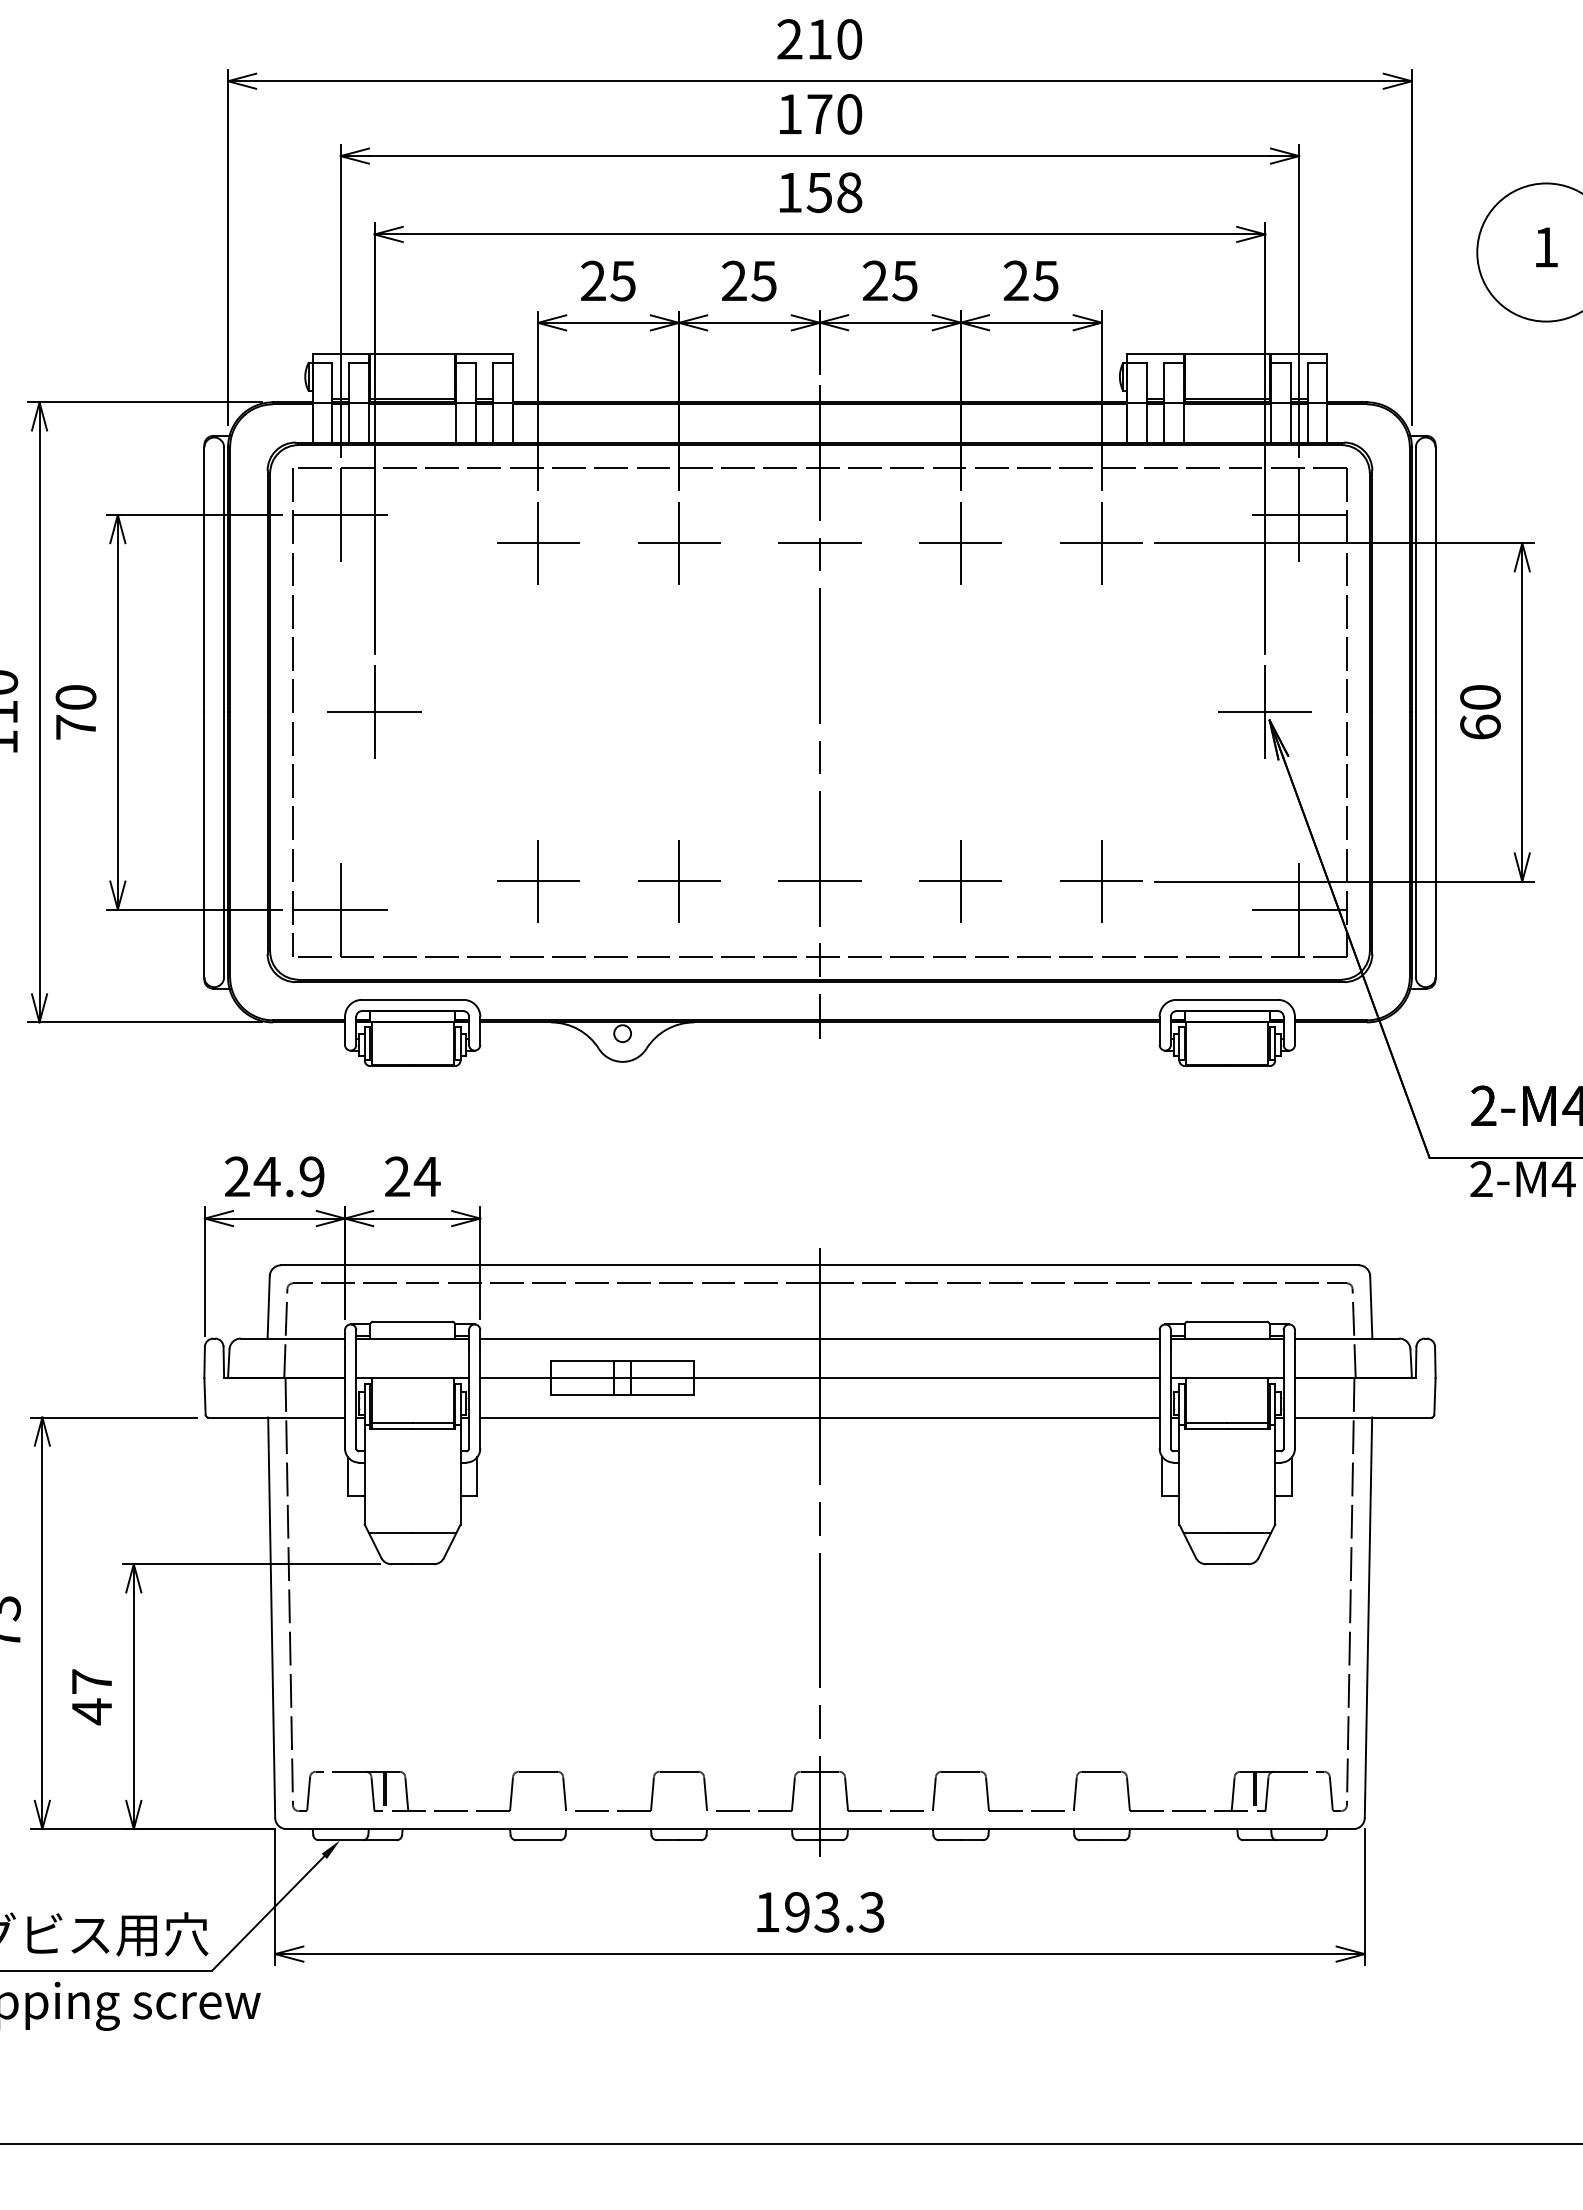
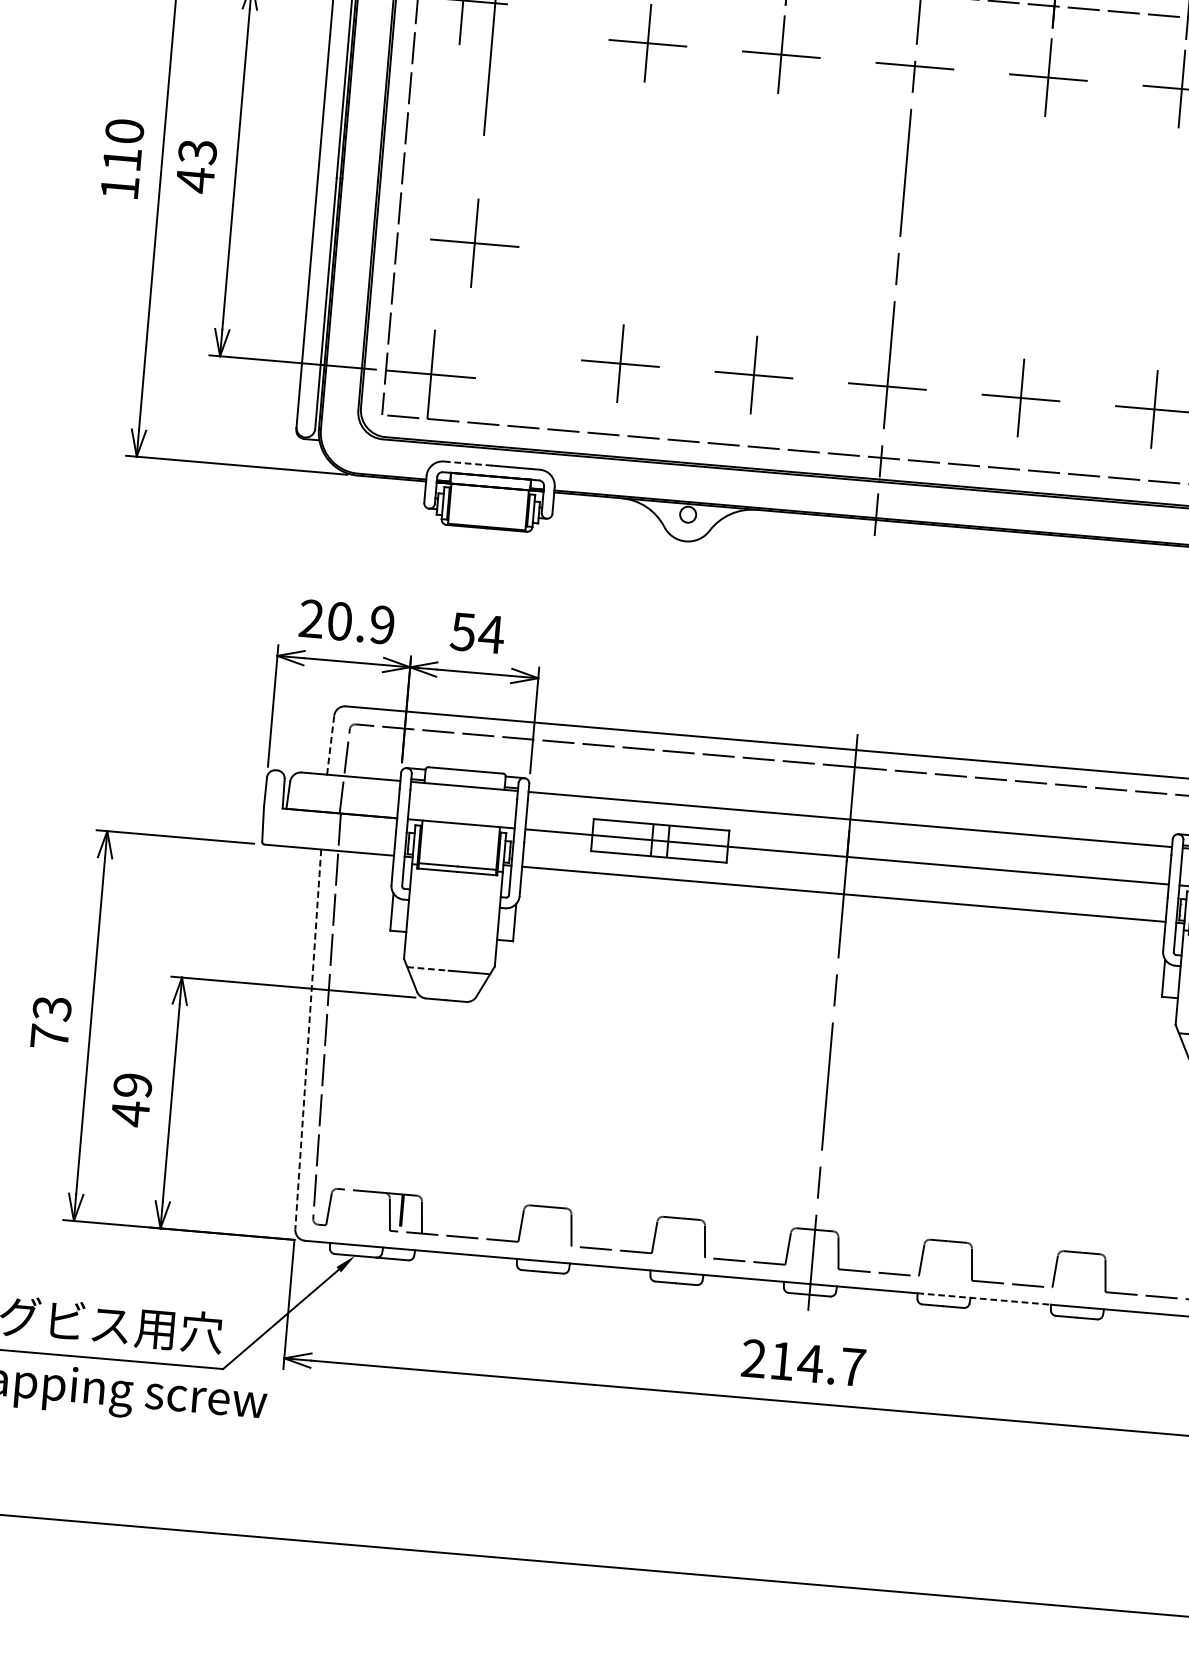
part: (374, 711) -> (474, 242), moved
text: (75, 713) -> (195, 166), 70 -> 43
line: (387, 999) -> (468, 463), solid -> dashed
text: (266, 1176) -> (339, 621), 24.9 -> 20.9
text: (396, 1176) -> (462, 631), 24 -> 54
line: (268, 1306) -> (330, 744), solid -> dashed
line: (390, 1533) -> (427, 969), solid -> dashed
line: (271, 1618) -> (308, 1040), solid -> dashed
text: (91, 1681) -> (132, 1085), 47 -> 49
line: (1003, 1829) -> (984, 1299), solid -> dashed
text: (819, 1912) -> (803, 1363), 193.3 -> 214.7

